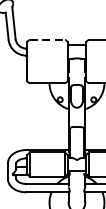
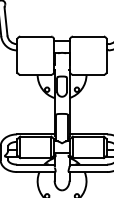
line: (47, 39) -> (35, 36), dashed -> solid

